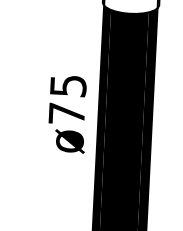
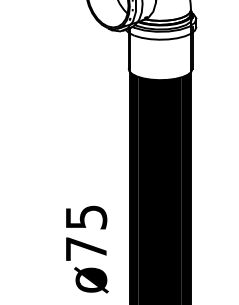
text: (67, 114) -> (87, 249), moved

